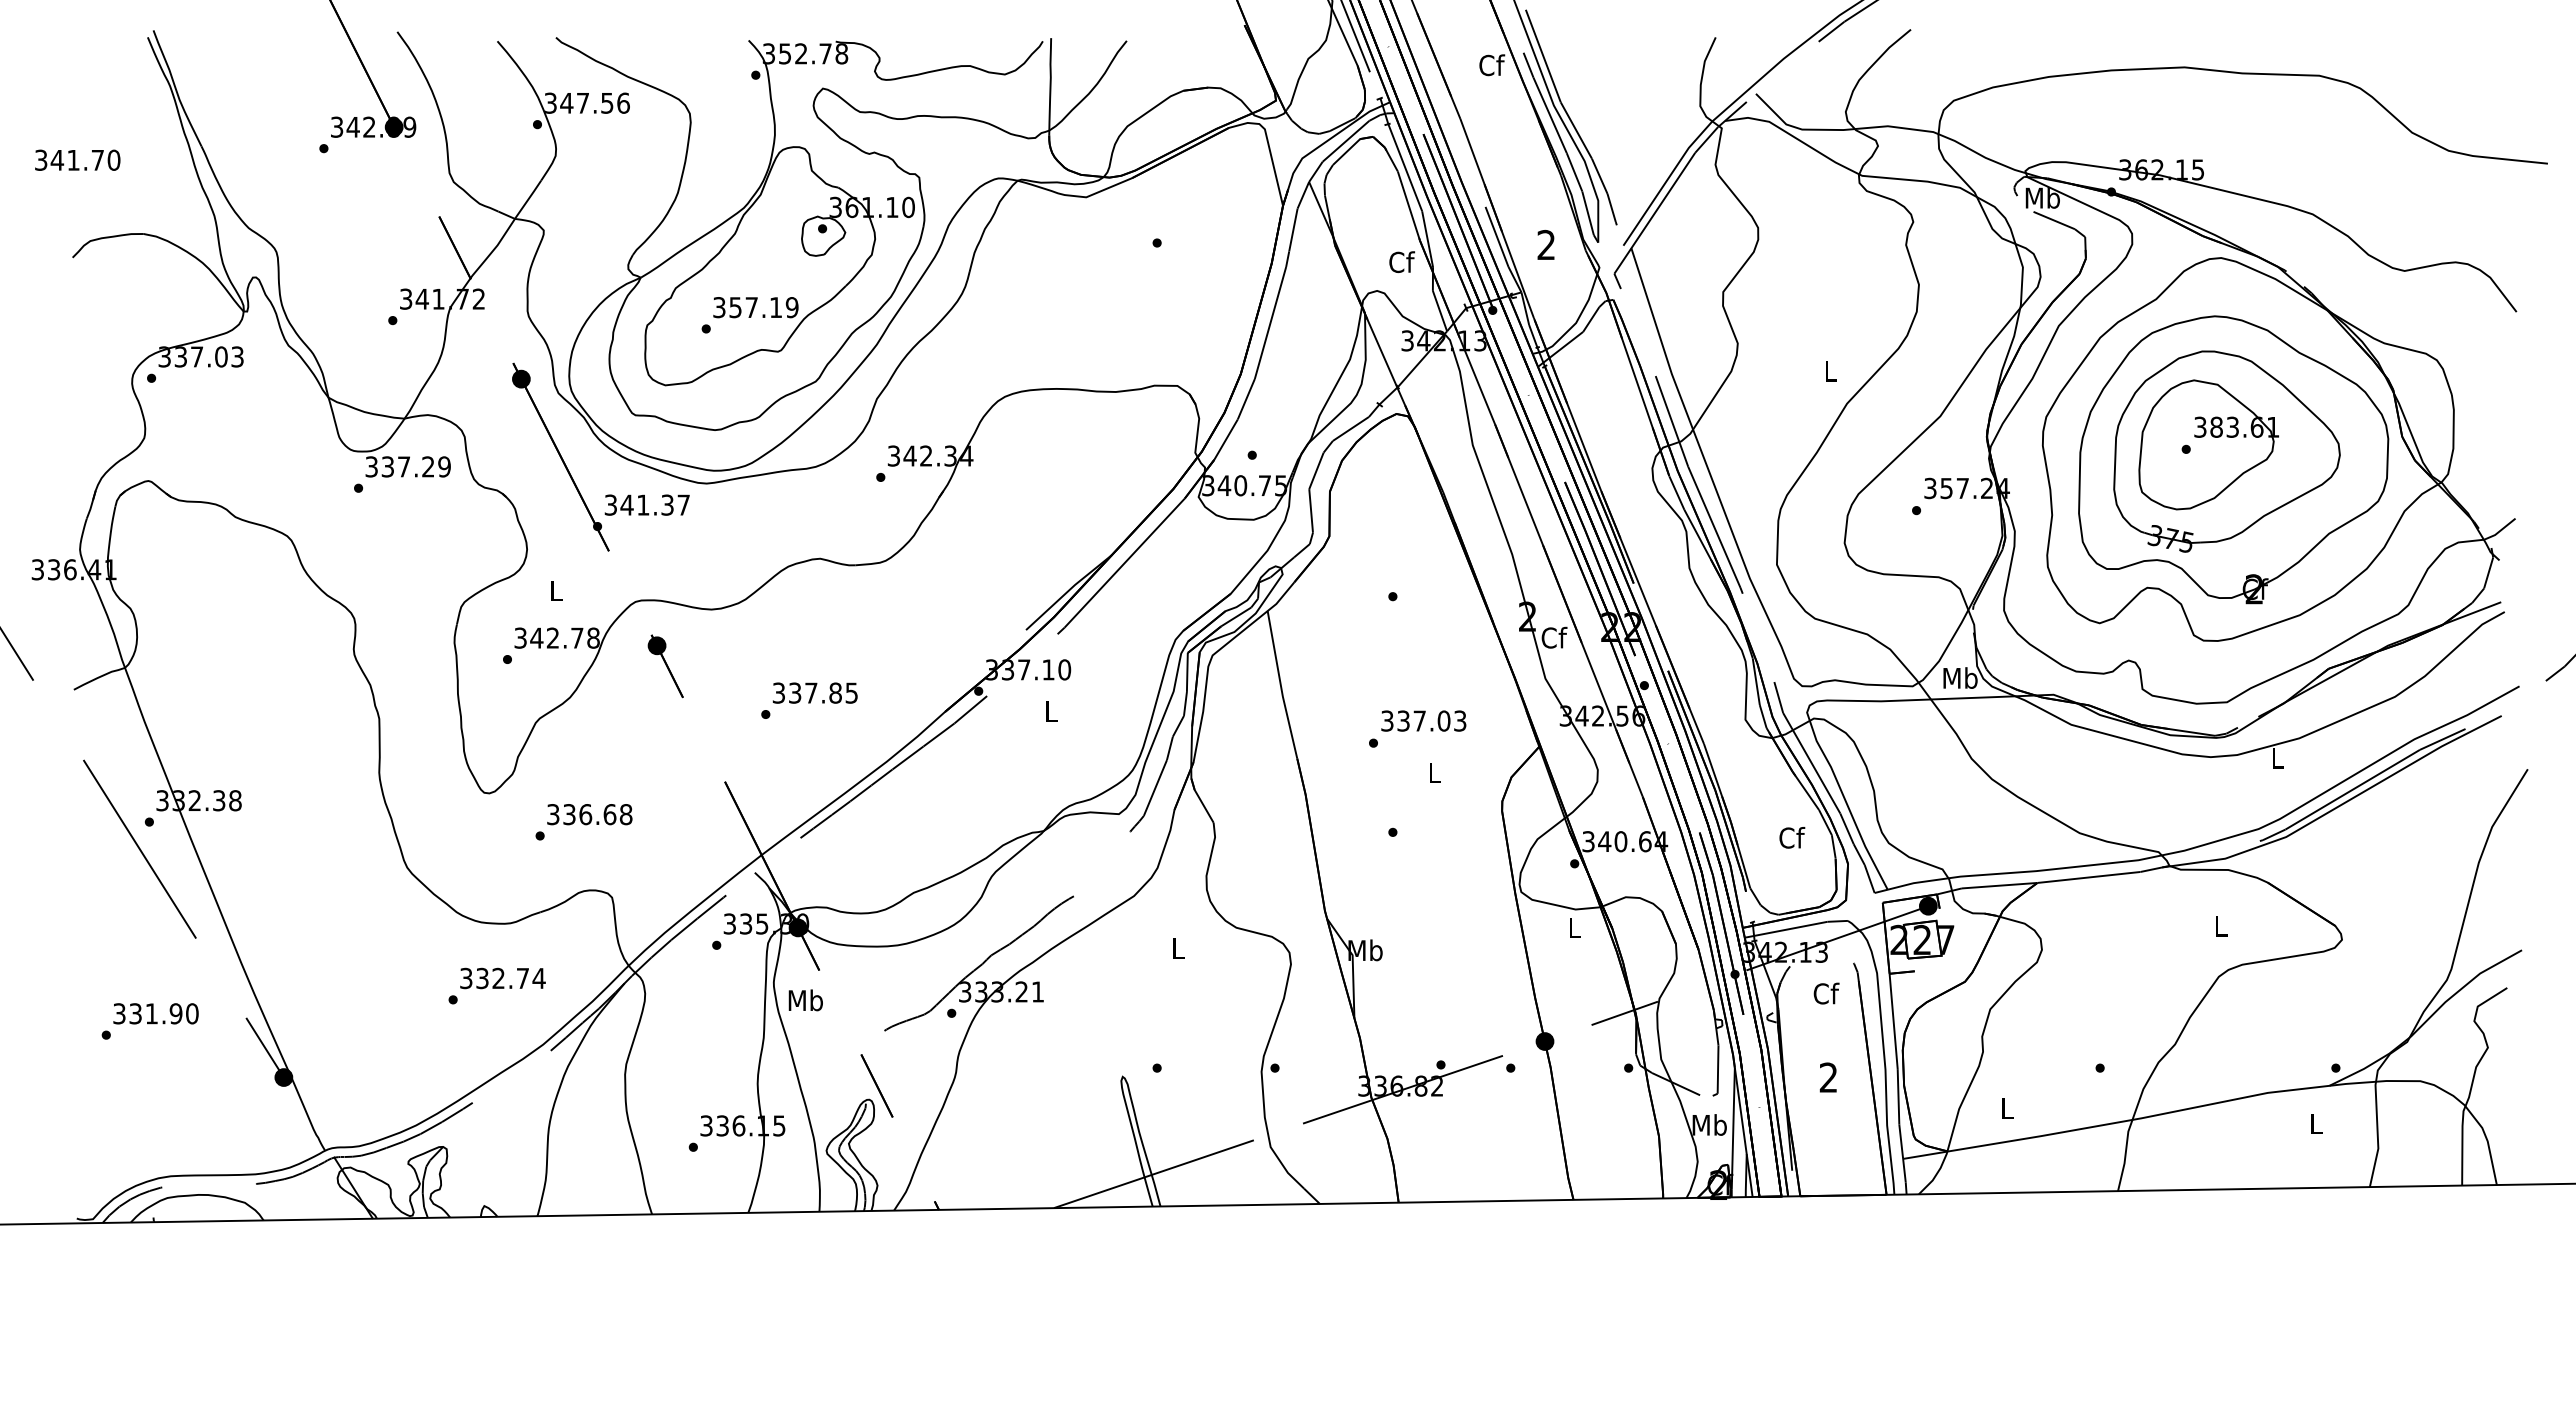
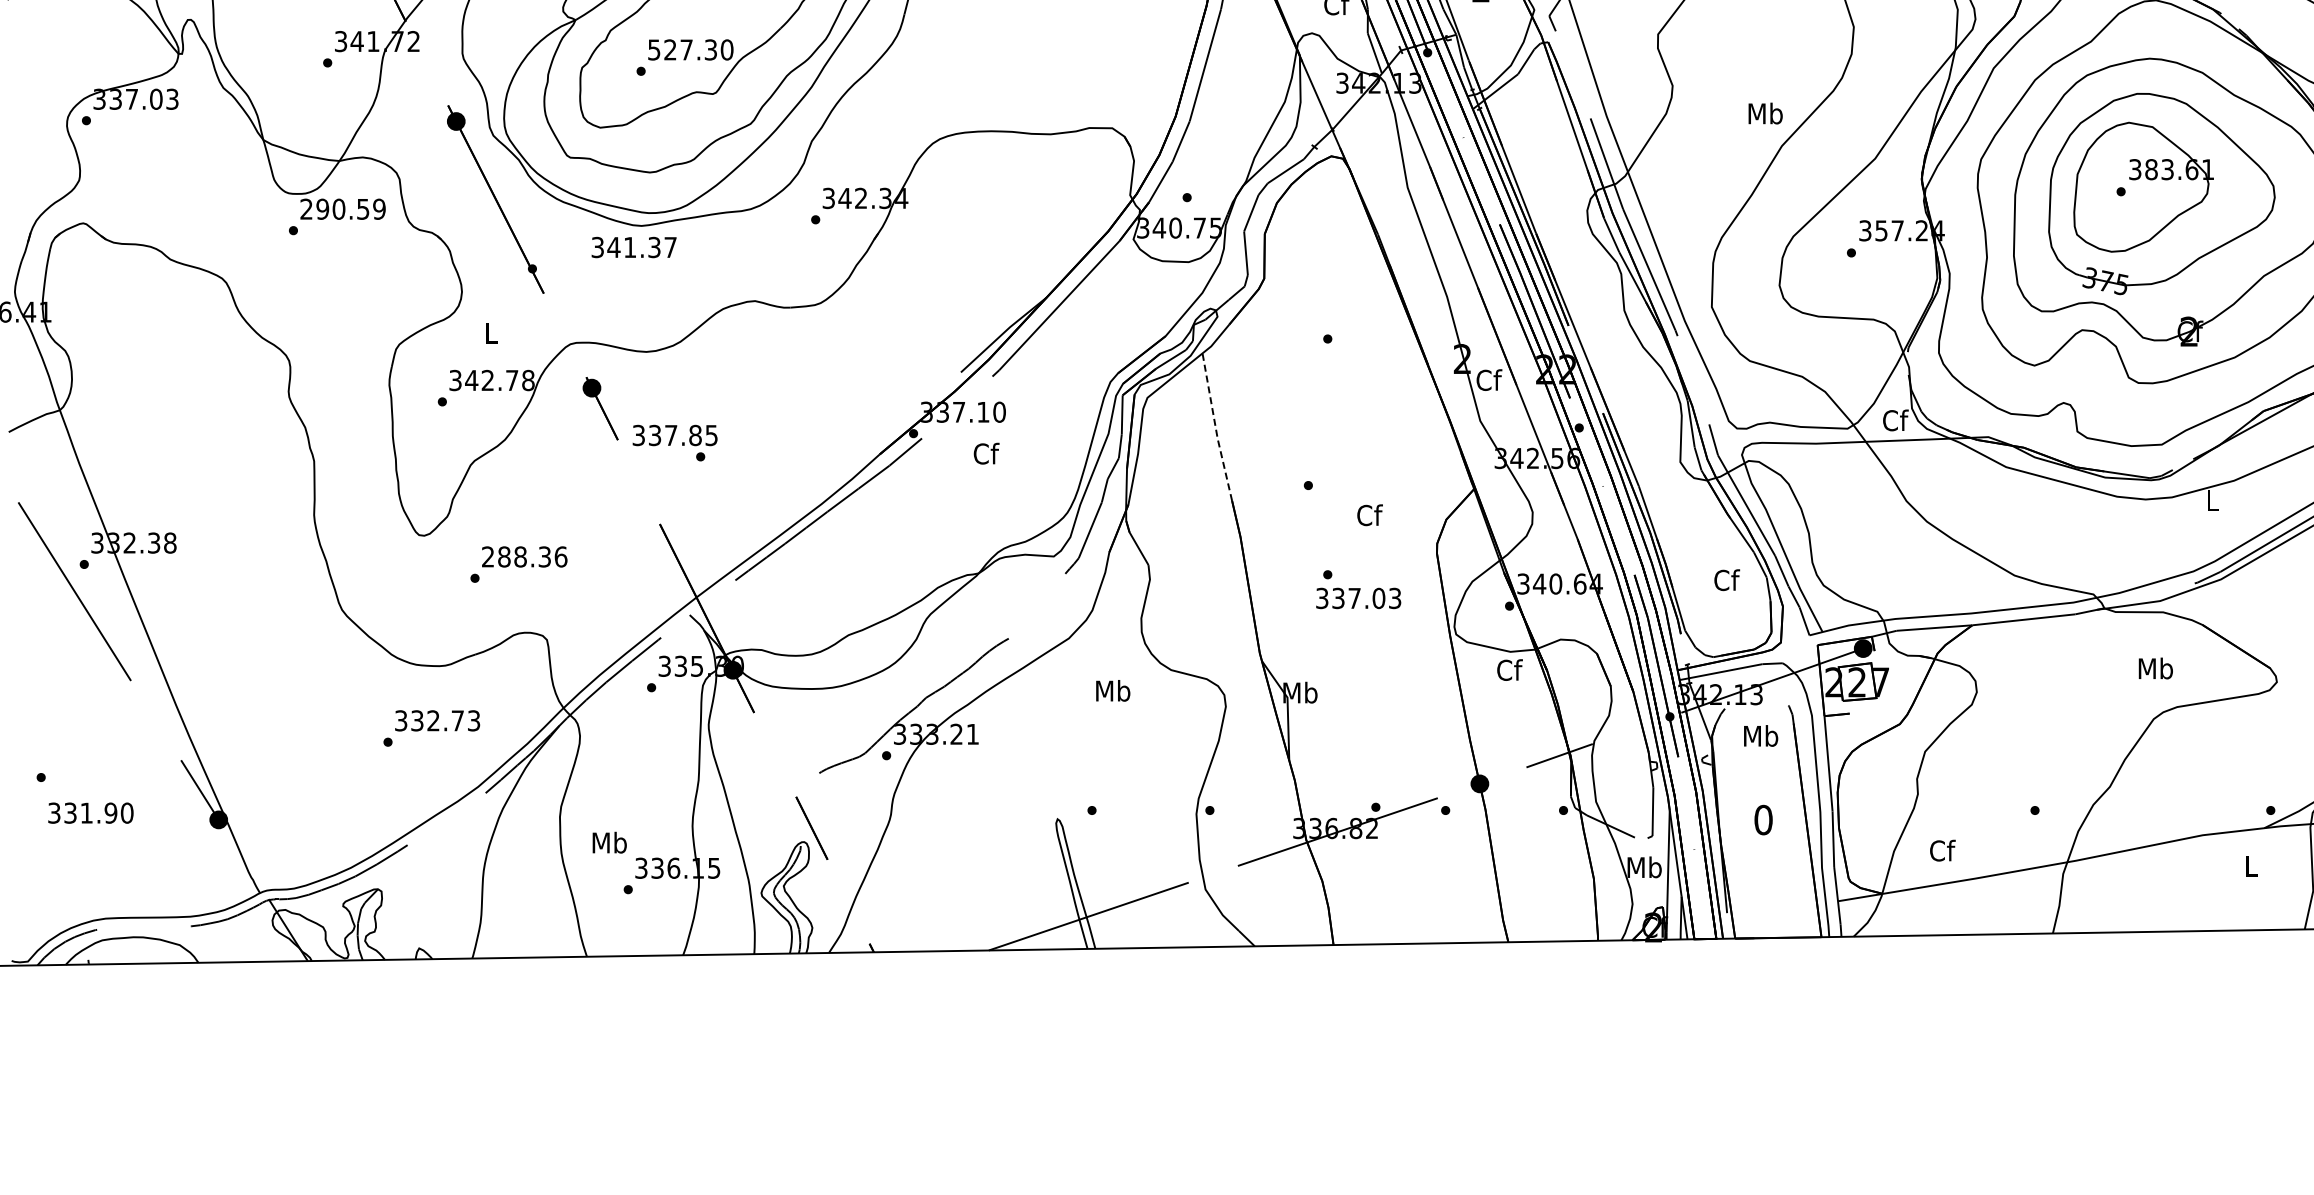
text: (755, 307) -> (690, 49), 357.19 -> 527.30
text: (1830, 371) -> (1765, 113), L -> Mb
text: (399, 466) -> (334, 208), 337.29 -> 290.59
text: (646, 504) -> (633, 246), moved
text: (1960, 677) -> (1895, 419), Mb -> Cf
line: (1280, 685) -> (1215, 427), solid -> dashed
text: (814, 692) -> (674, 434), moved
text: (1051, 711) -> (986, 453), L -> Cf
text: (1423, 720) -> (1358, 597), moved
text: (1435, 772) -> (1370, 514), L -> Cf
text: (589, 814) -> (524, 556), 336.68 -> 288.36
text: (2221, 926) -> (2156, 668), L -> Mb
text: (1574, 927) -> (1509, 669), L -> Cf
text: (1178, 948) -> (1113, 690), L -> Mb
text: (538, 978) -> (473, 720), 332.74 -> 332.73
text: (1826, 993) -> (1761, 735), Cf -> Mb
text: (805, 1000) -> (609, 842), moved
text: (155, 1013) -> (90, 812), moved
text: (1828, 1077) -> (1763, 819), 2 -> 0
text: (2007, 1108) -> (1942, 850), L -> Cf

